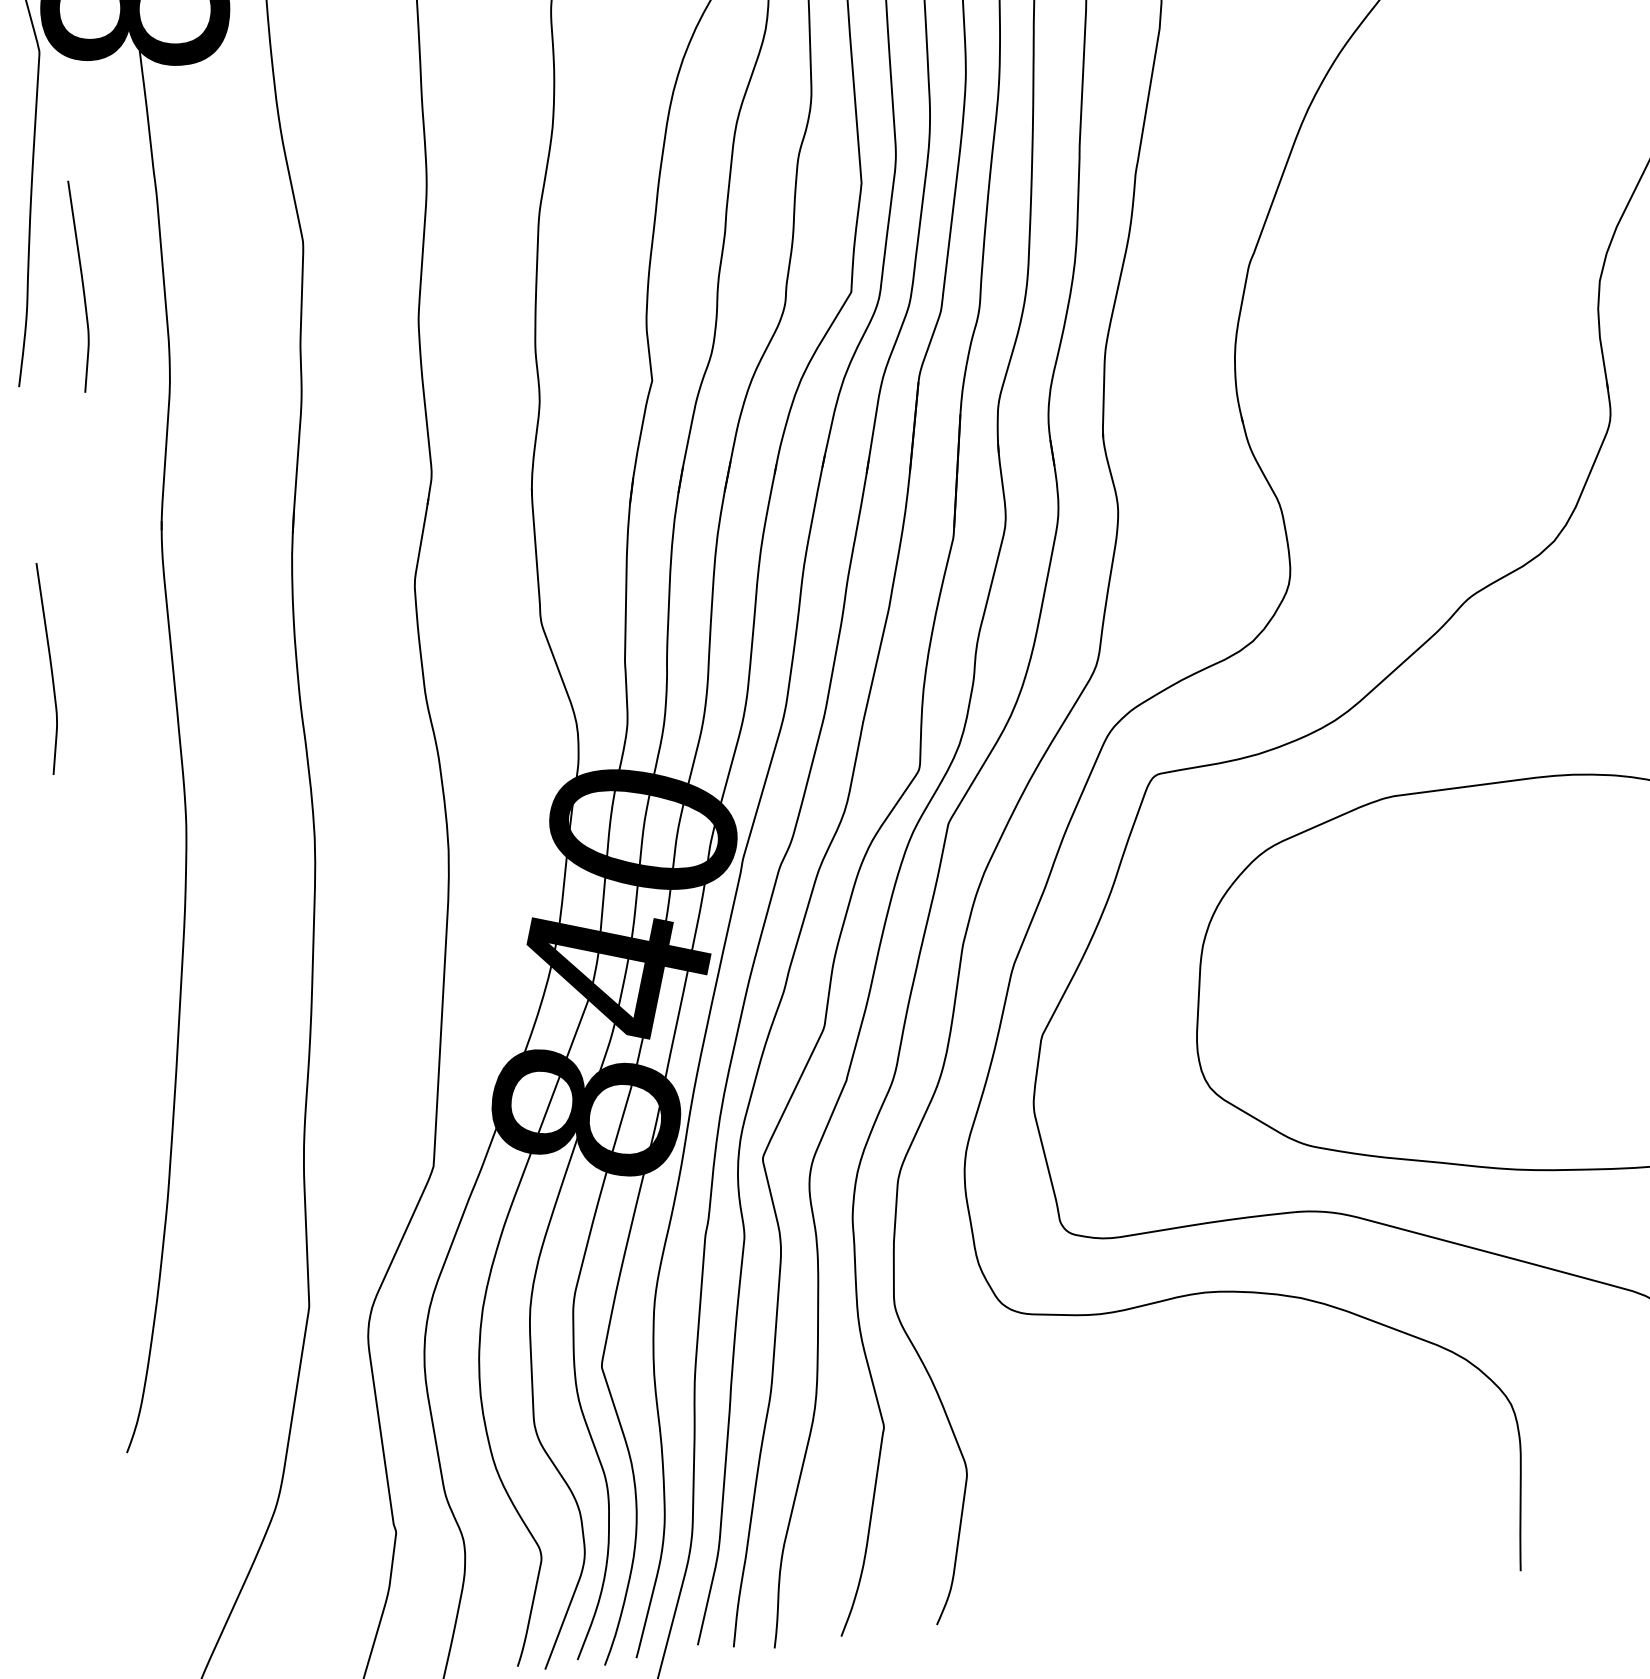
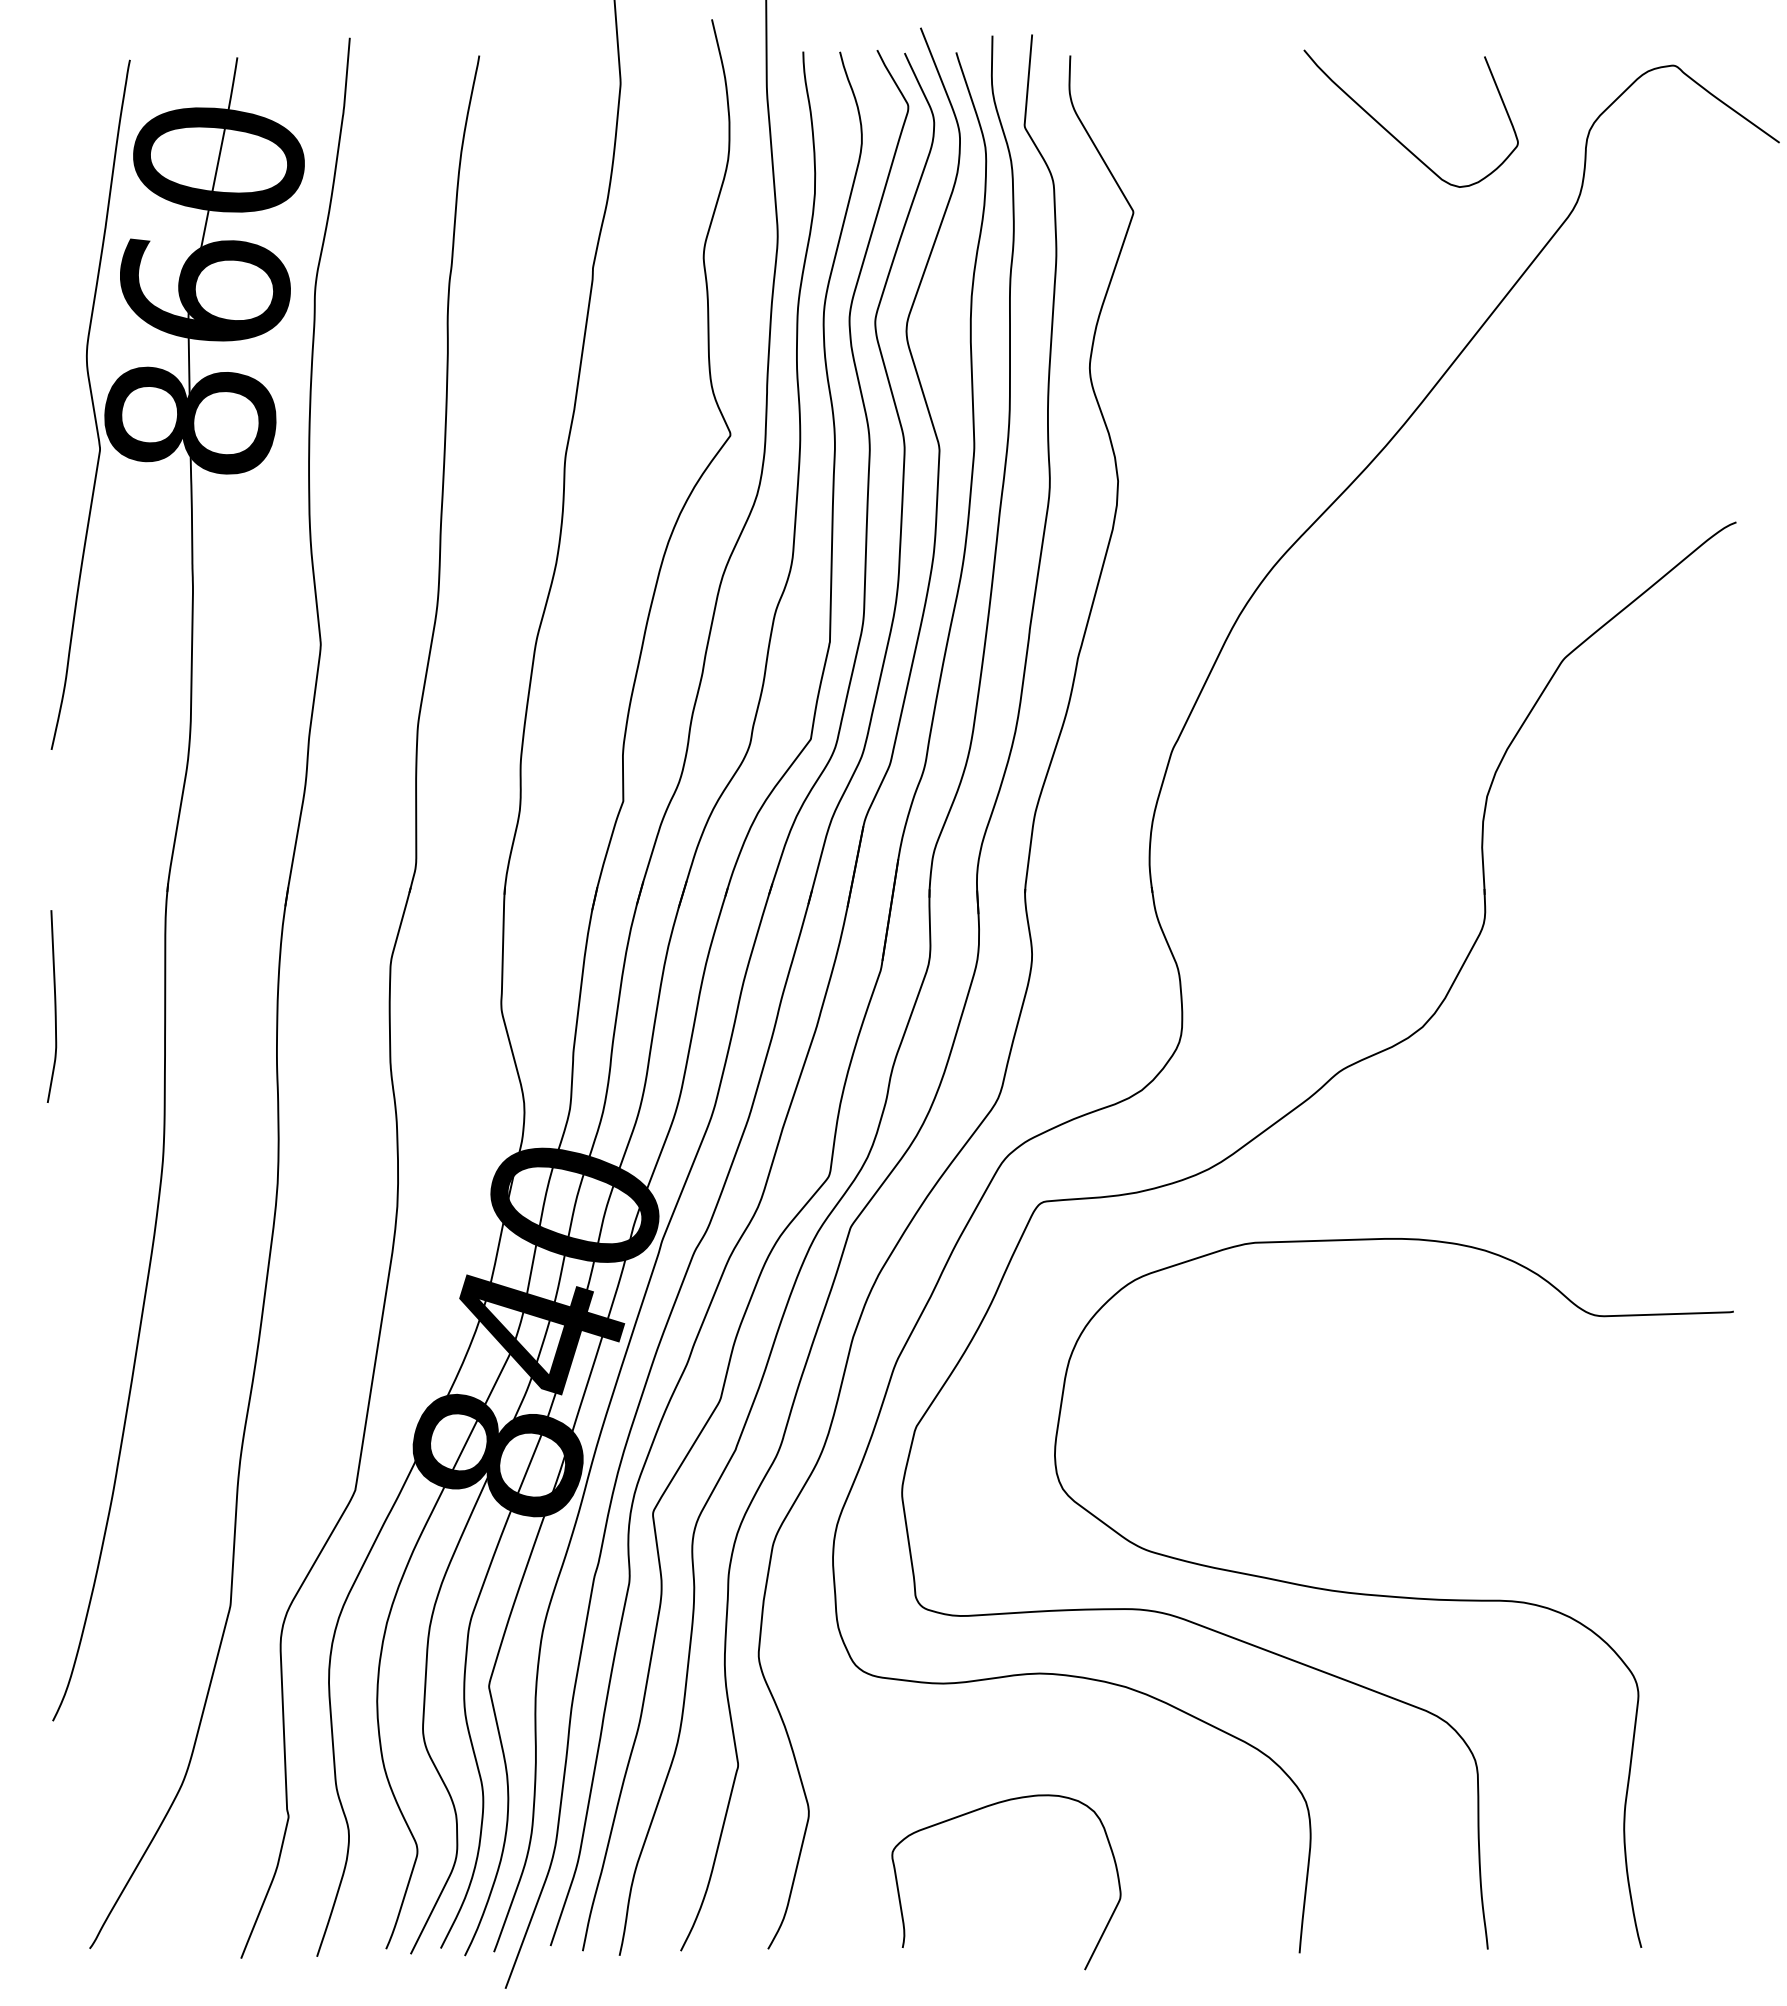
curve: (82, 286) -> (117, 664), removed
curve: (1150, 1450) -> (976, 1811), added

